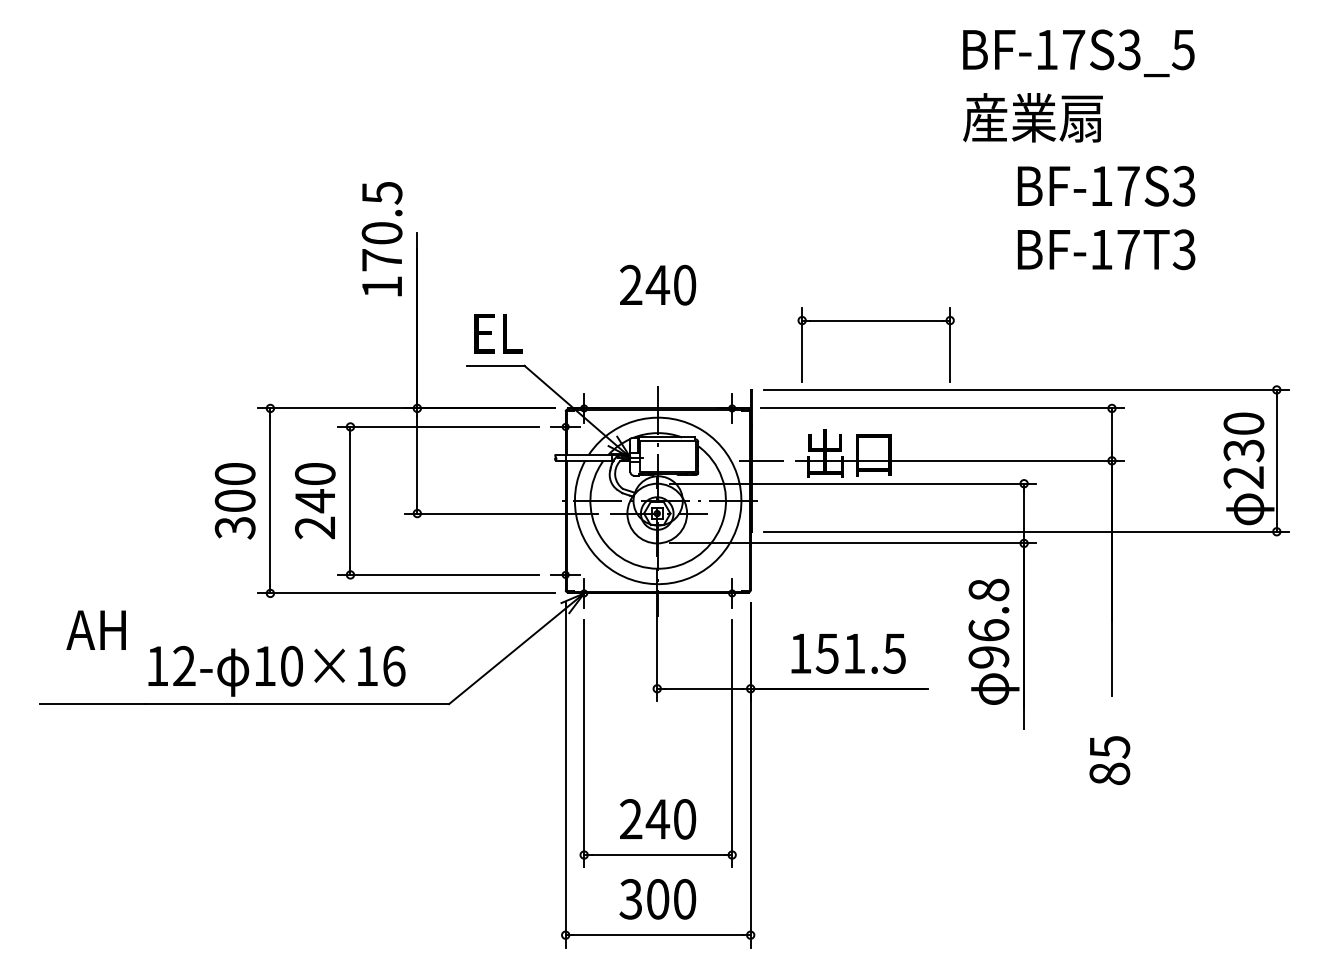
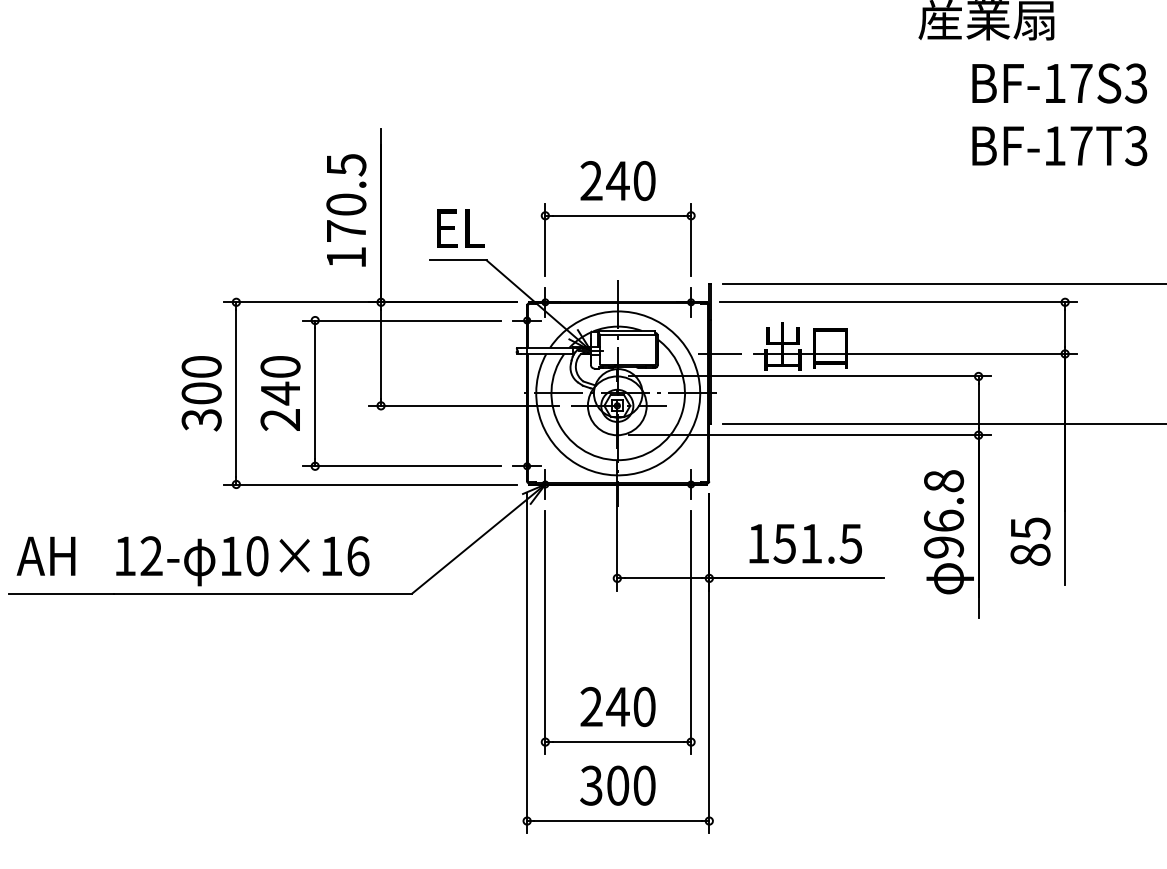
text: (381, 239) -> (345, 210), moved
part: (875, 321) -> (617, 216), moved
text: (95, 629) -> (45, 555), moved
text: (1109, 760) -> (1030, 541), moved

